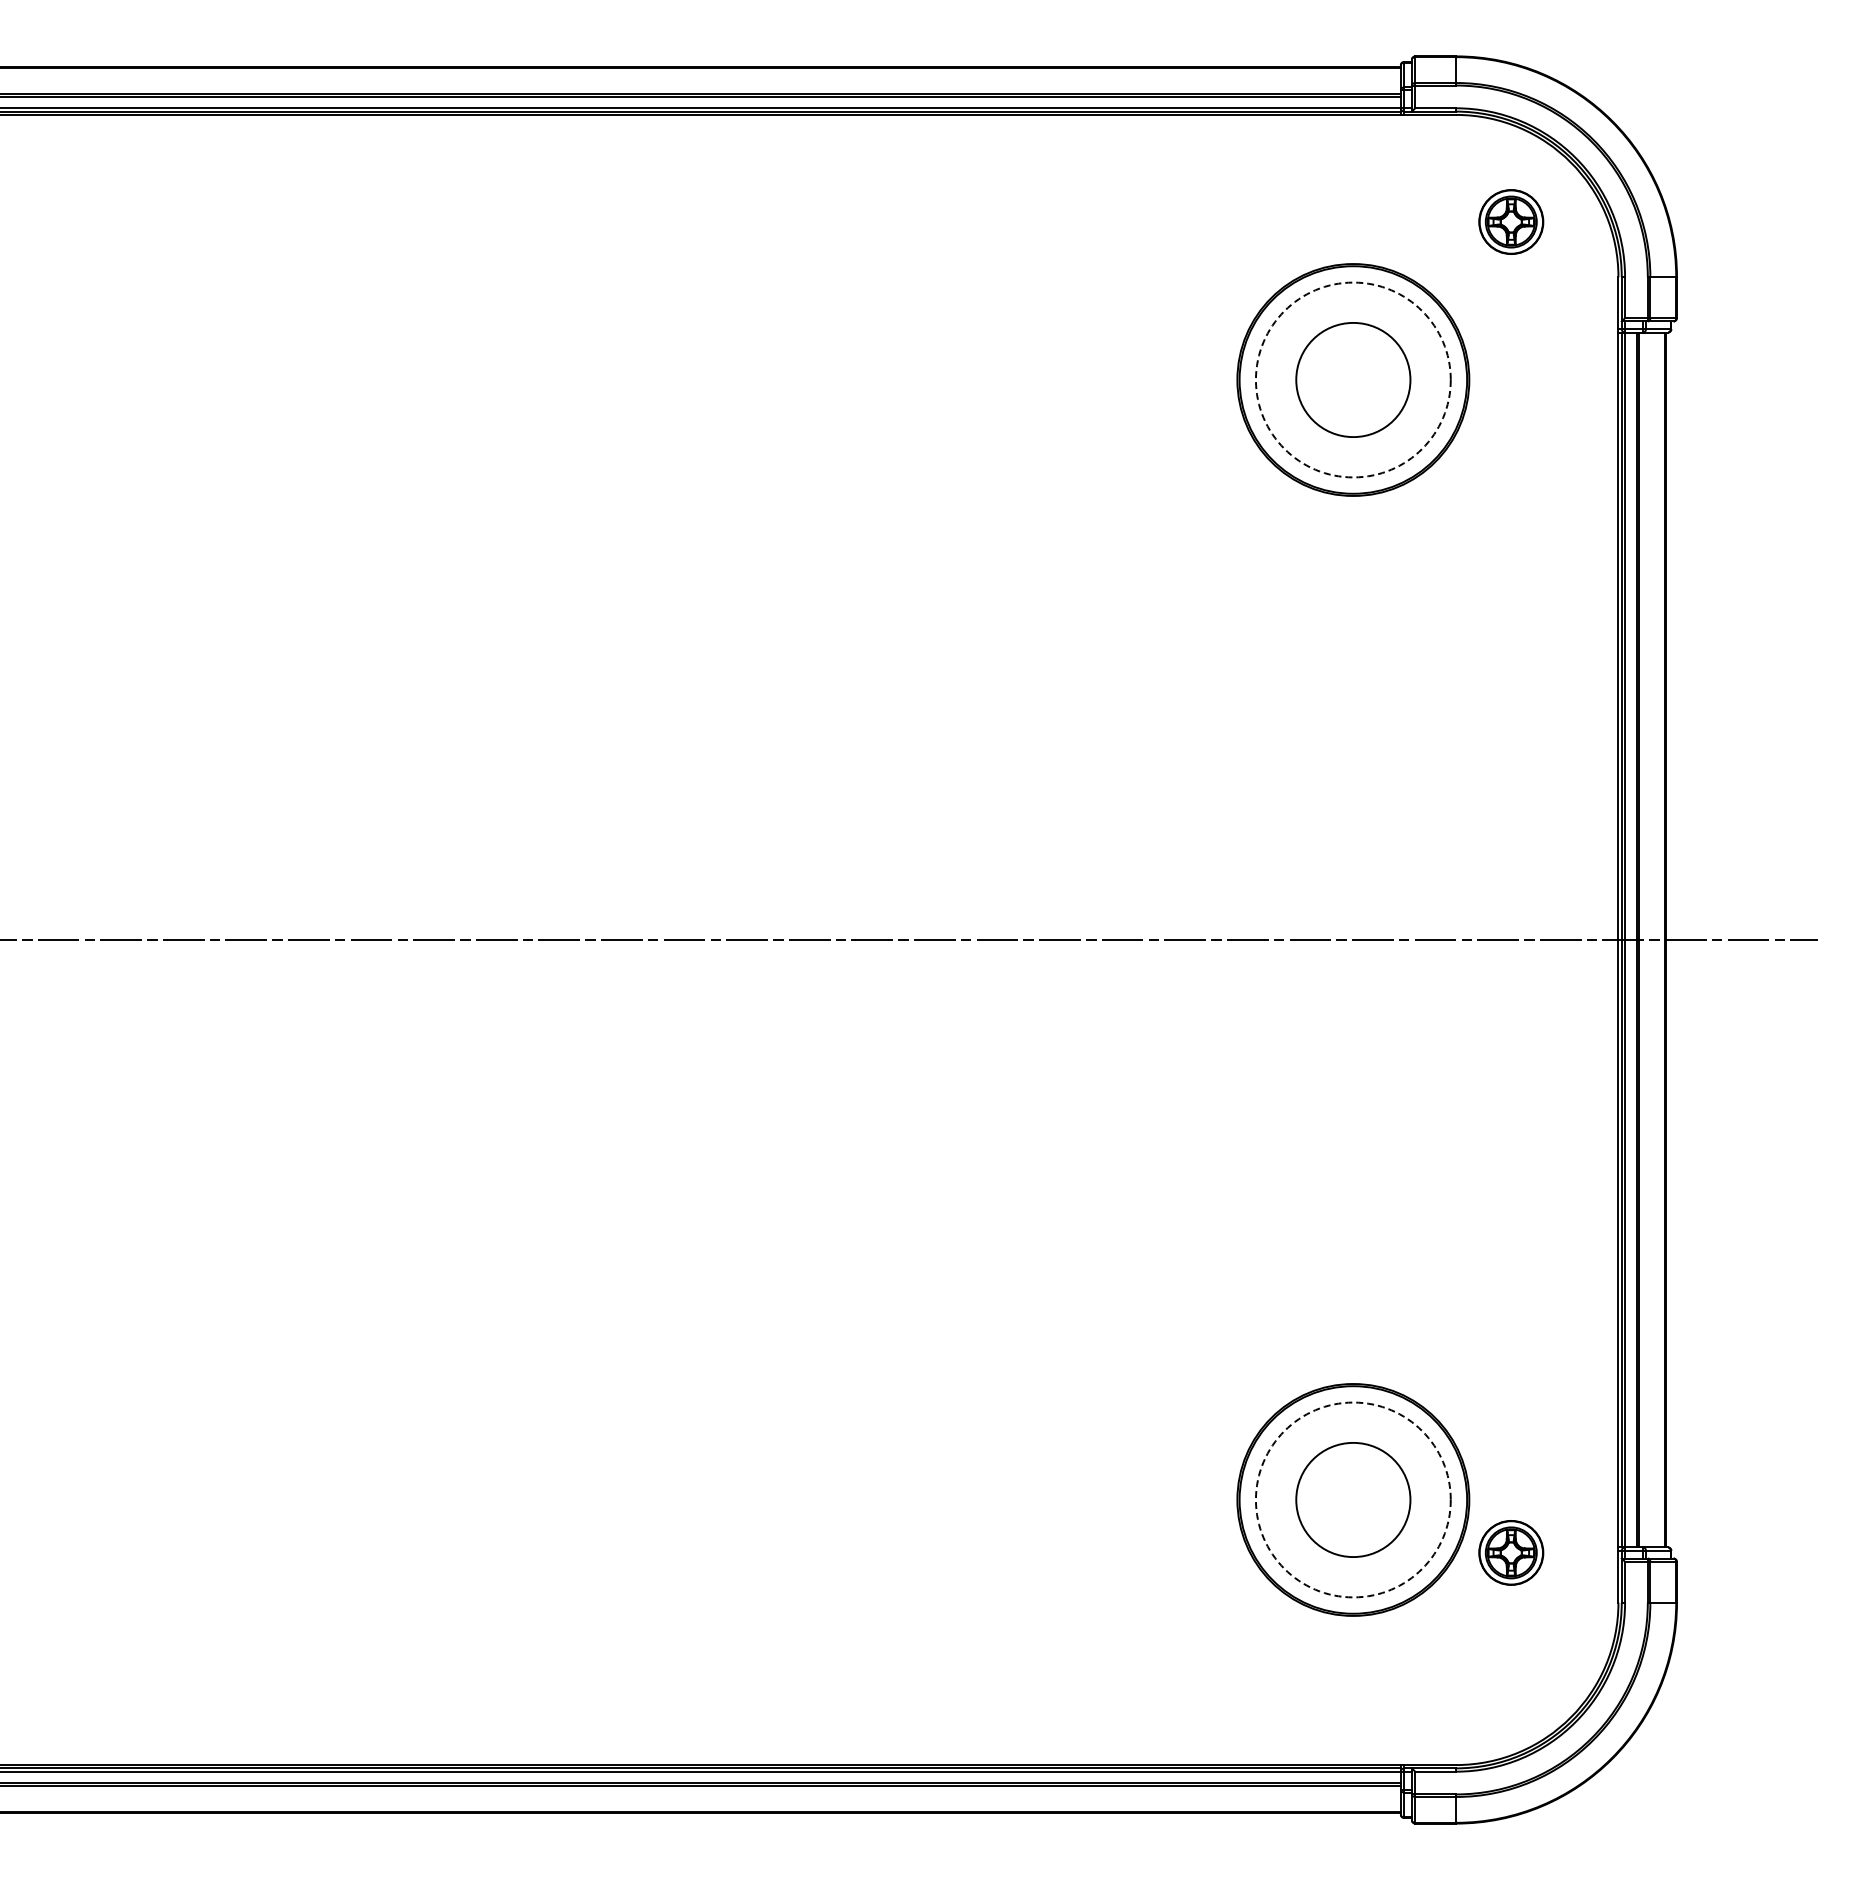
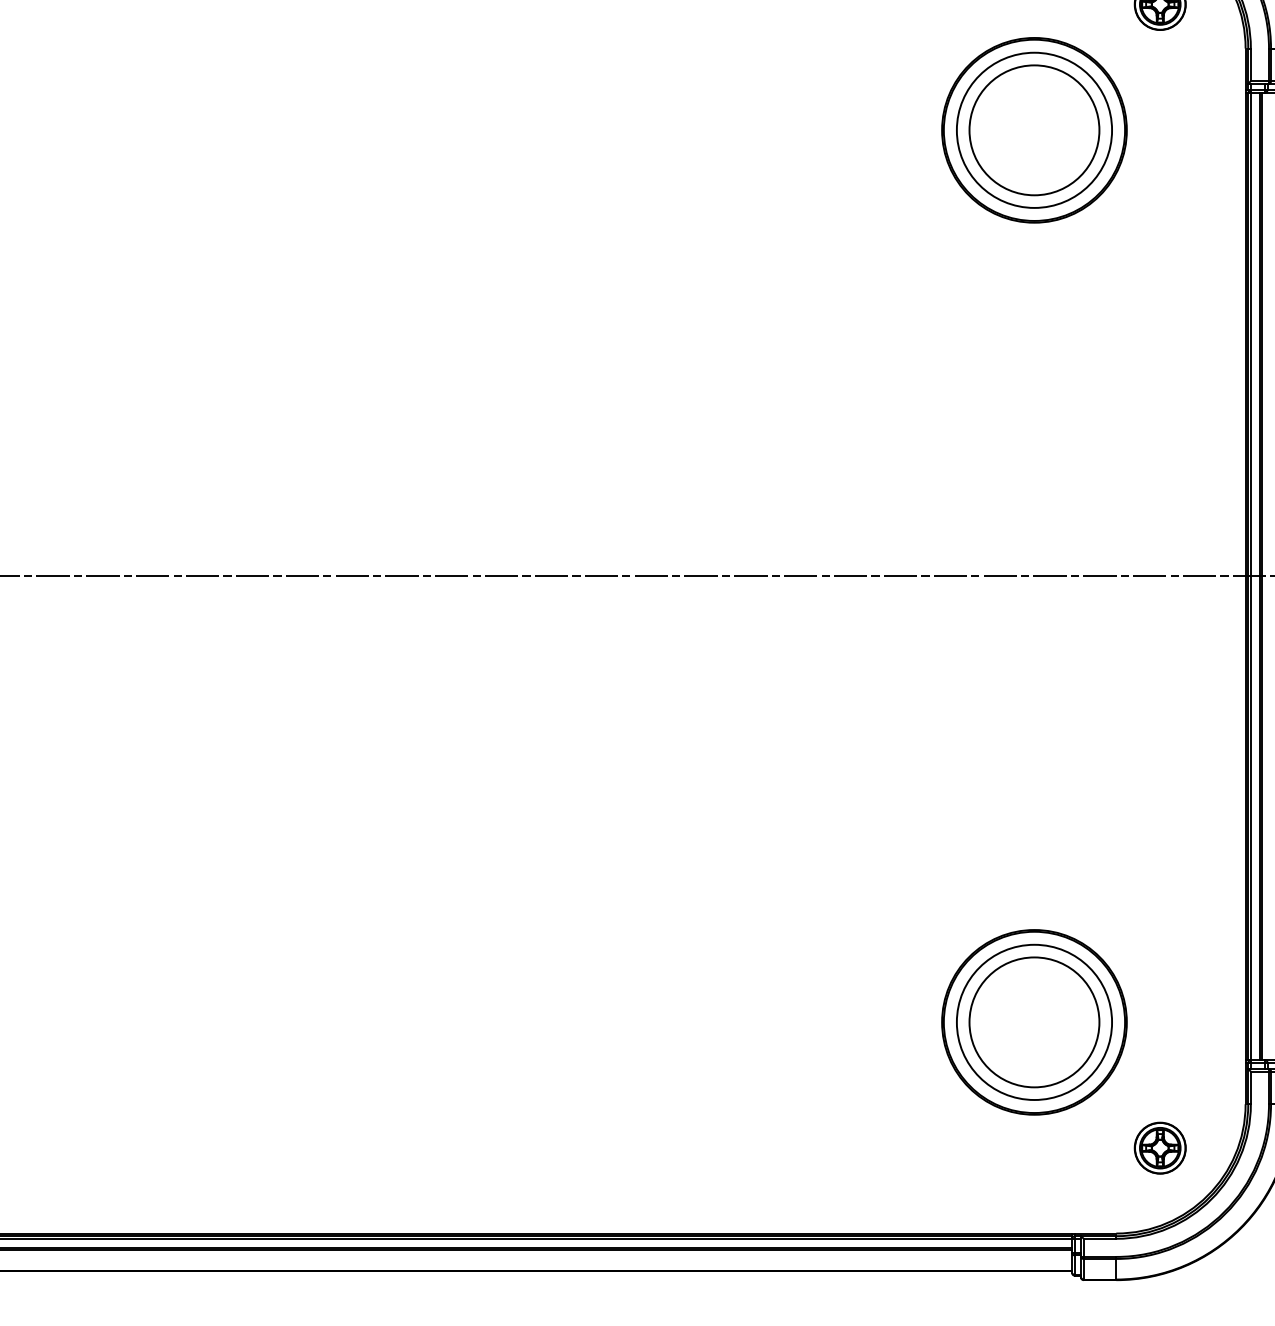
circle: (1352, 379) -> (1033, 129), dashed -> solid
circle: (1352, 379) -> (1033, 129), size x1.43
circle: (1352, 1499) -> (1033, 1022), dashed -> solid
circle: (1352, 1499) -> (1033, 1022), size x1.43
part: (1511, 1552) -> (1160, 1147), moved

